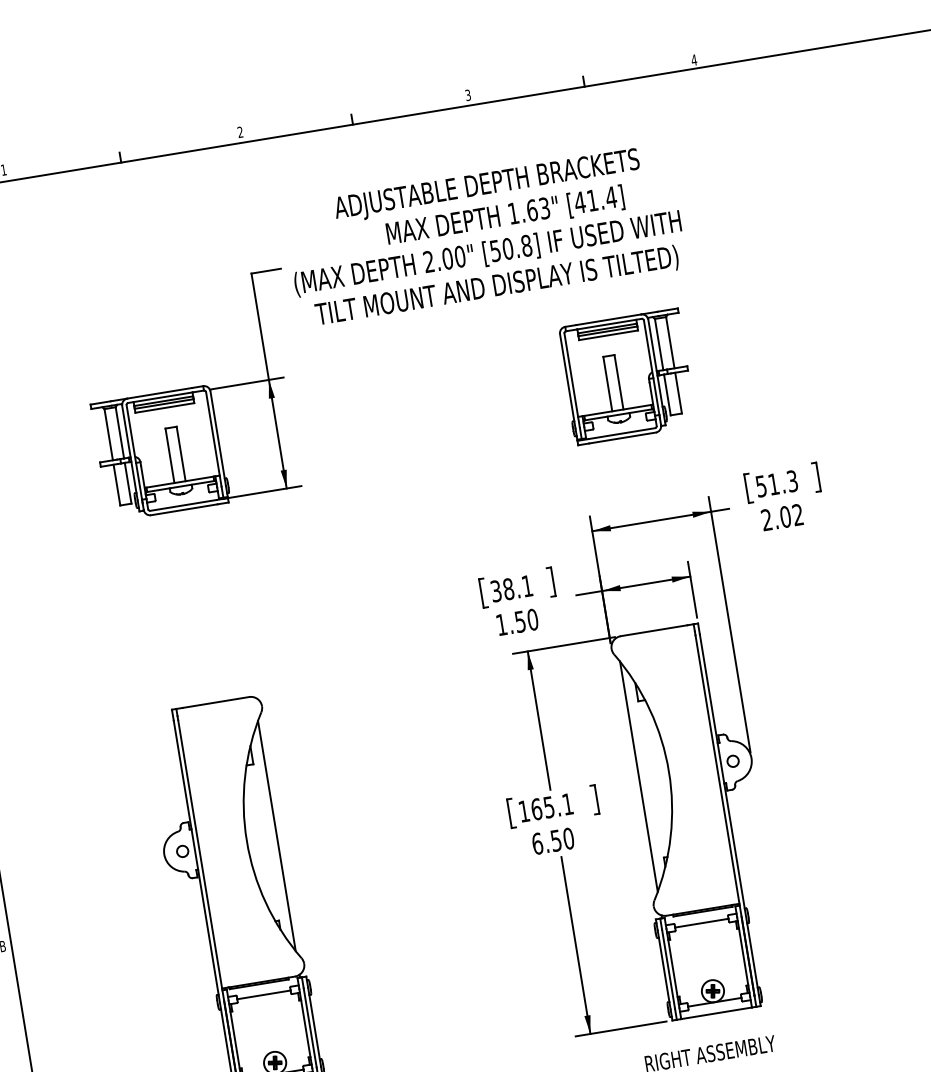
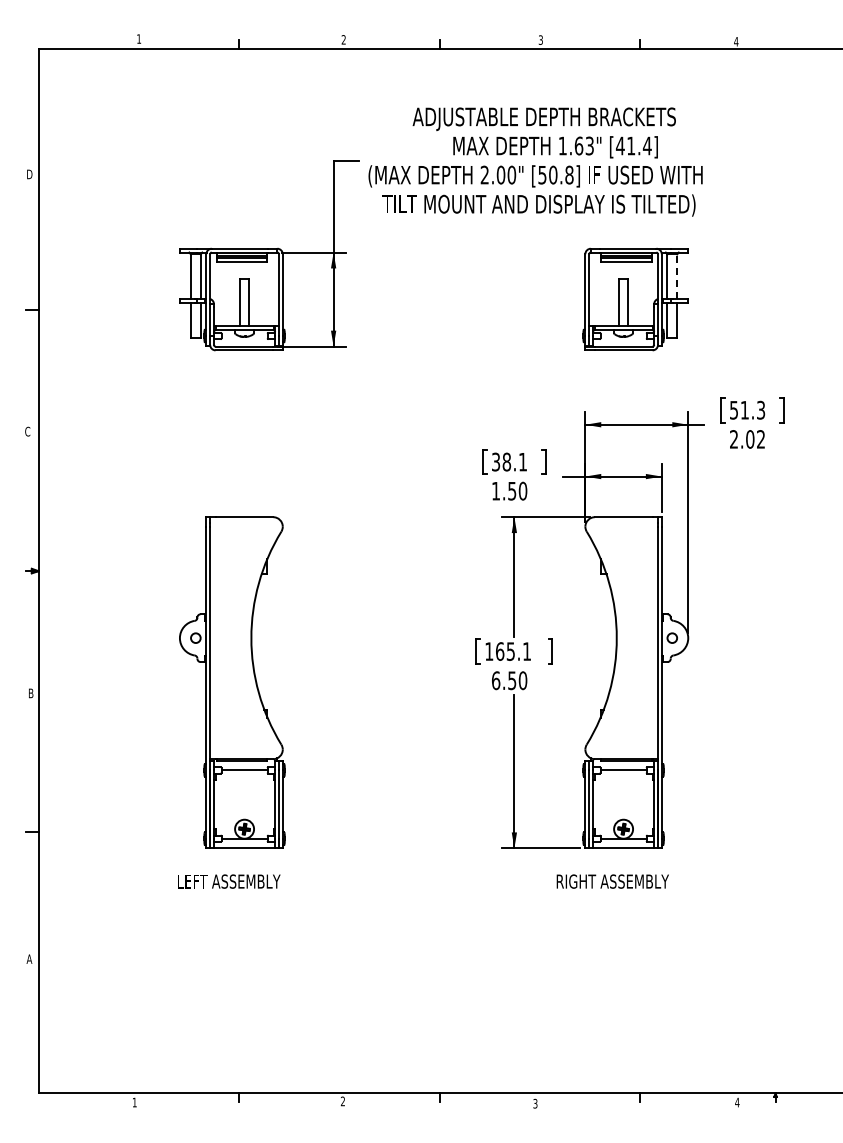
line: (670, 342) -> (677, 276), solid -> dashed
line: (638, 776) -> (590, 637), removed
line: (276, 835) -> (277, 637), removed

